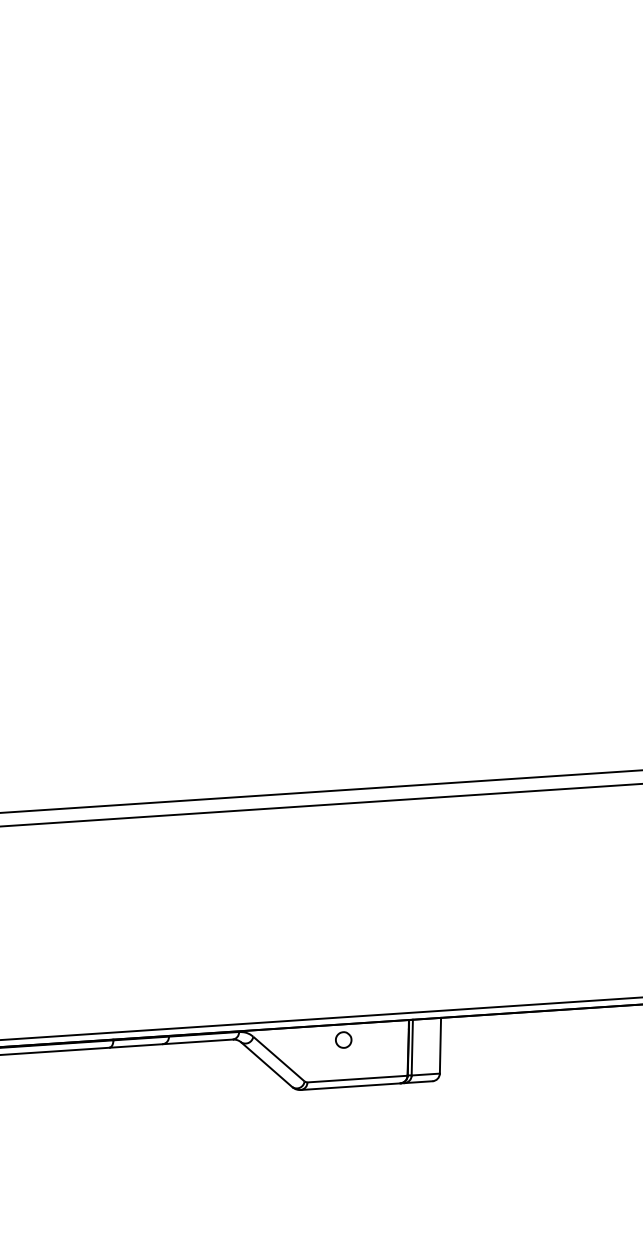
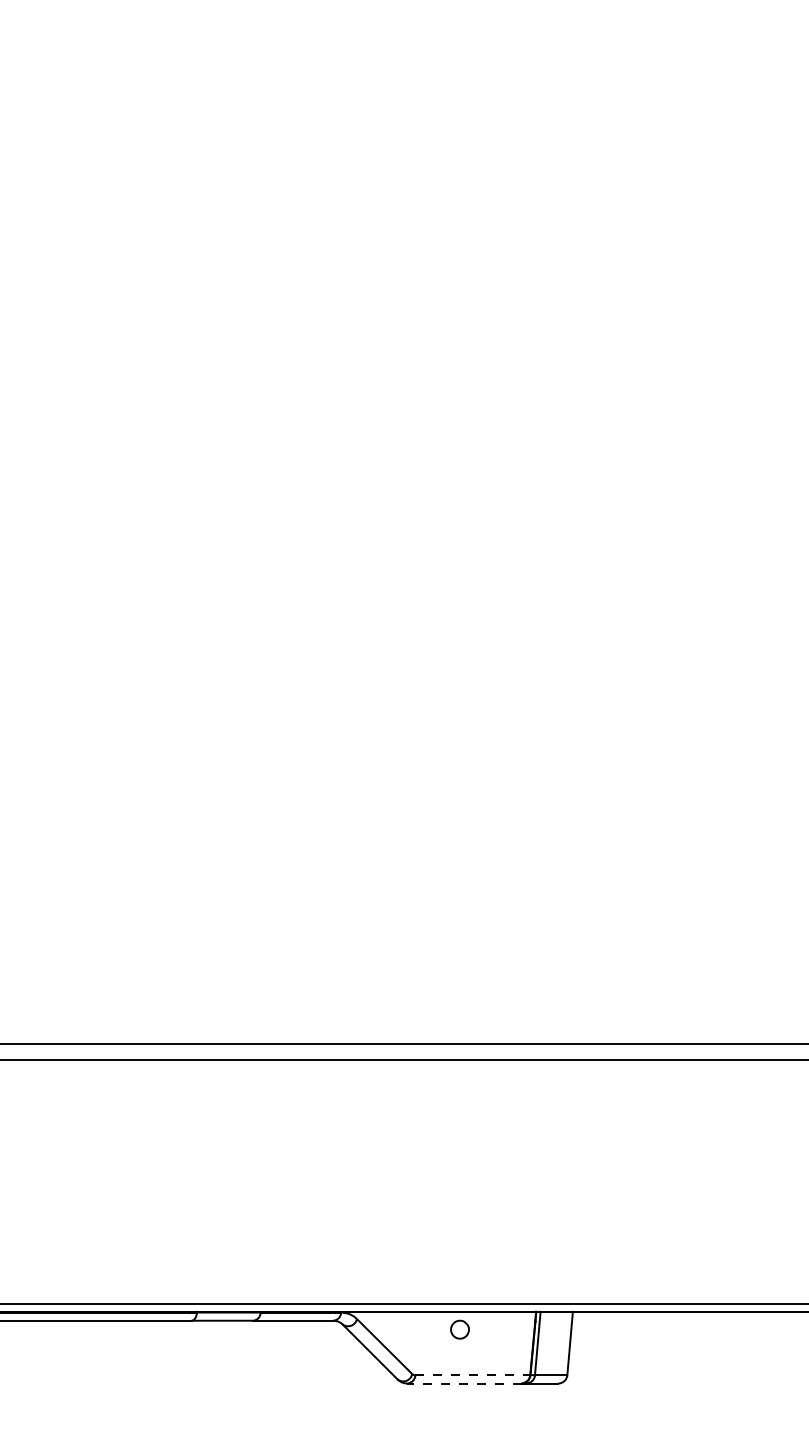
line: (358, 1079) -> (473, 1375), solid -> dashed
line: (349, 1086) -> (463, 1383), solid -> dashed

